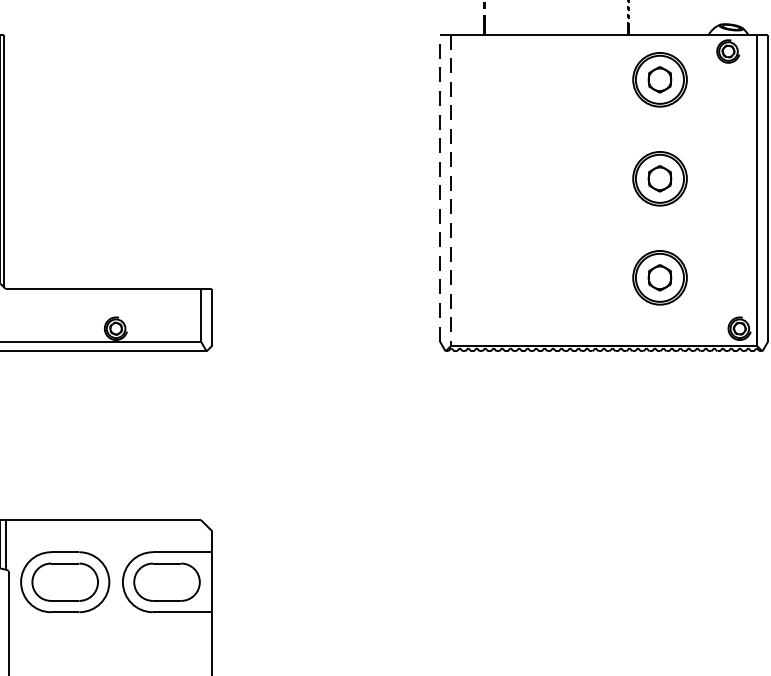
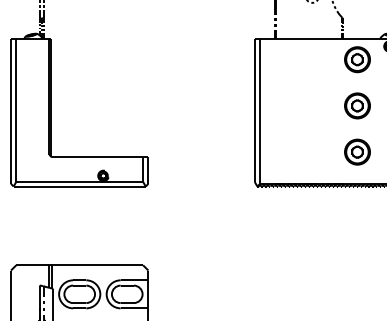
line: (439, 188) -> (254, 110), dashed -> solid
line: (452, 190) -> (260, 111), dashed -> solid

